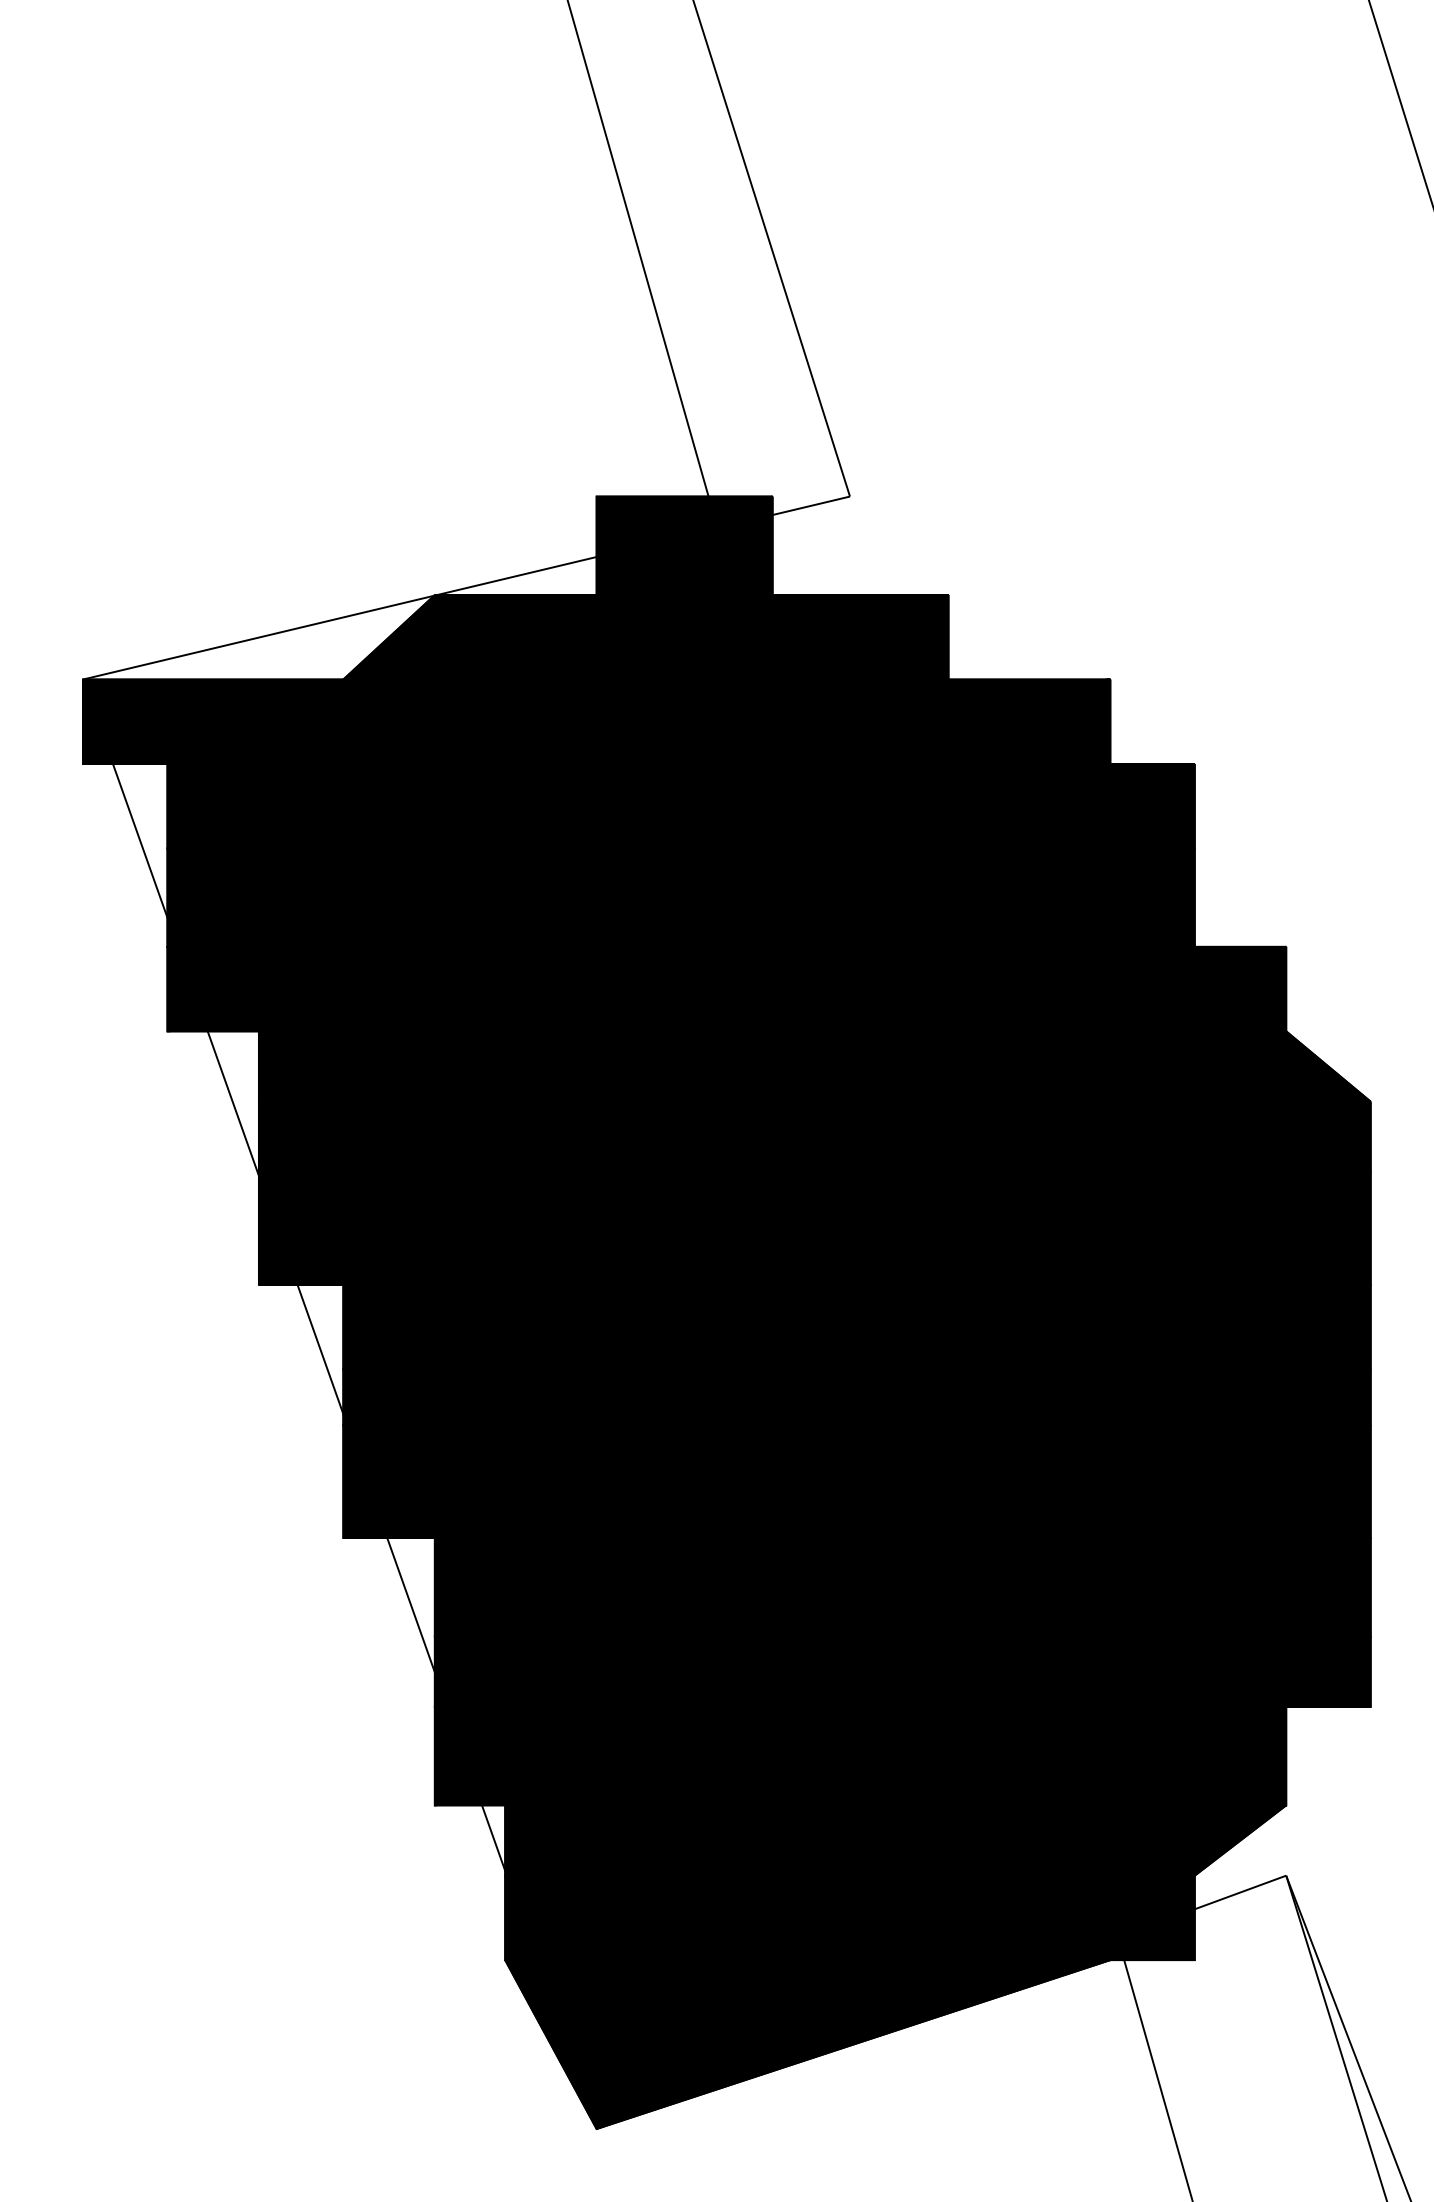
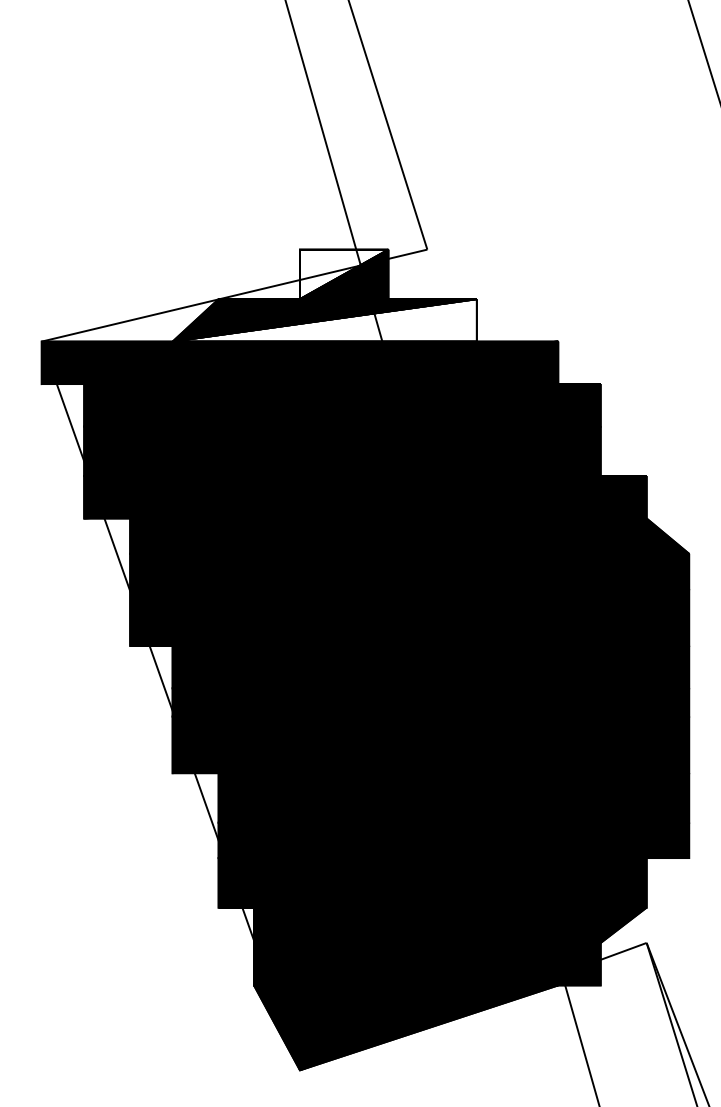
fill: (685, 546) -> (344, 274), removed
fill: (645, 637) -> (324, 320), removed

